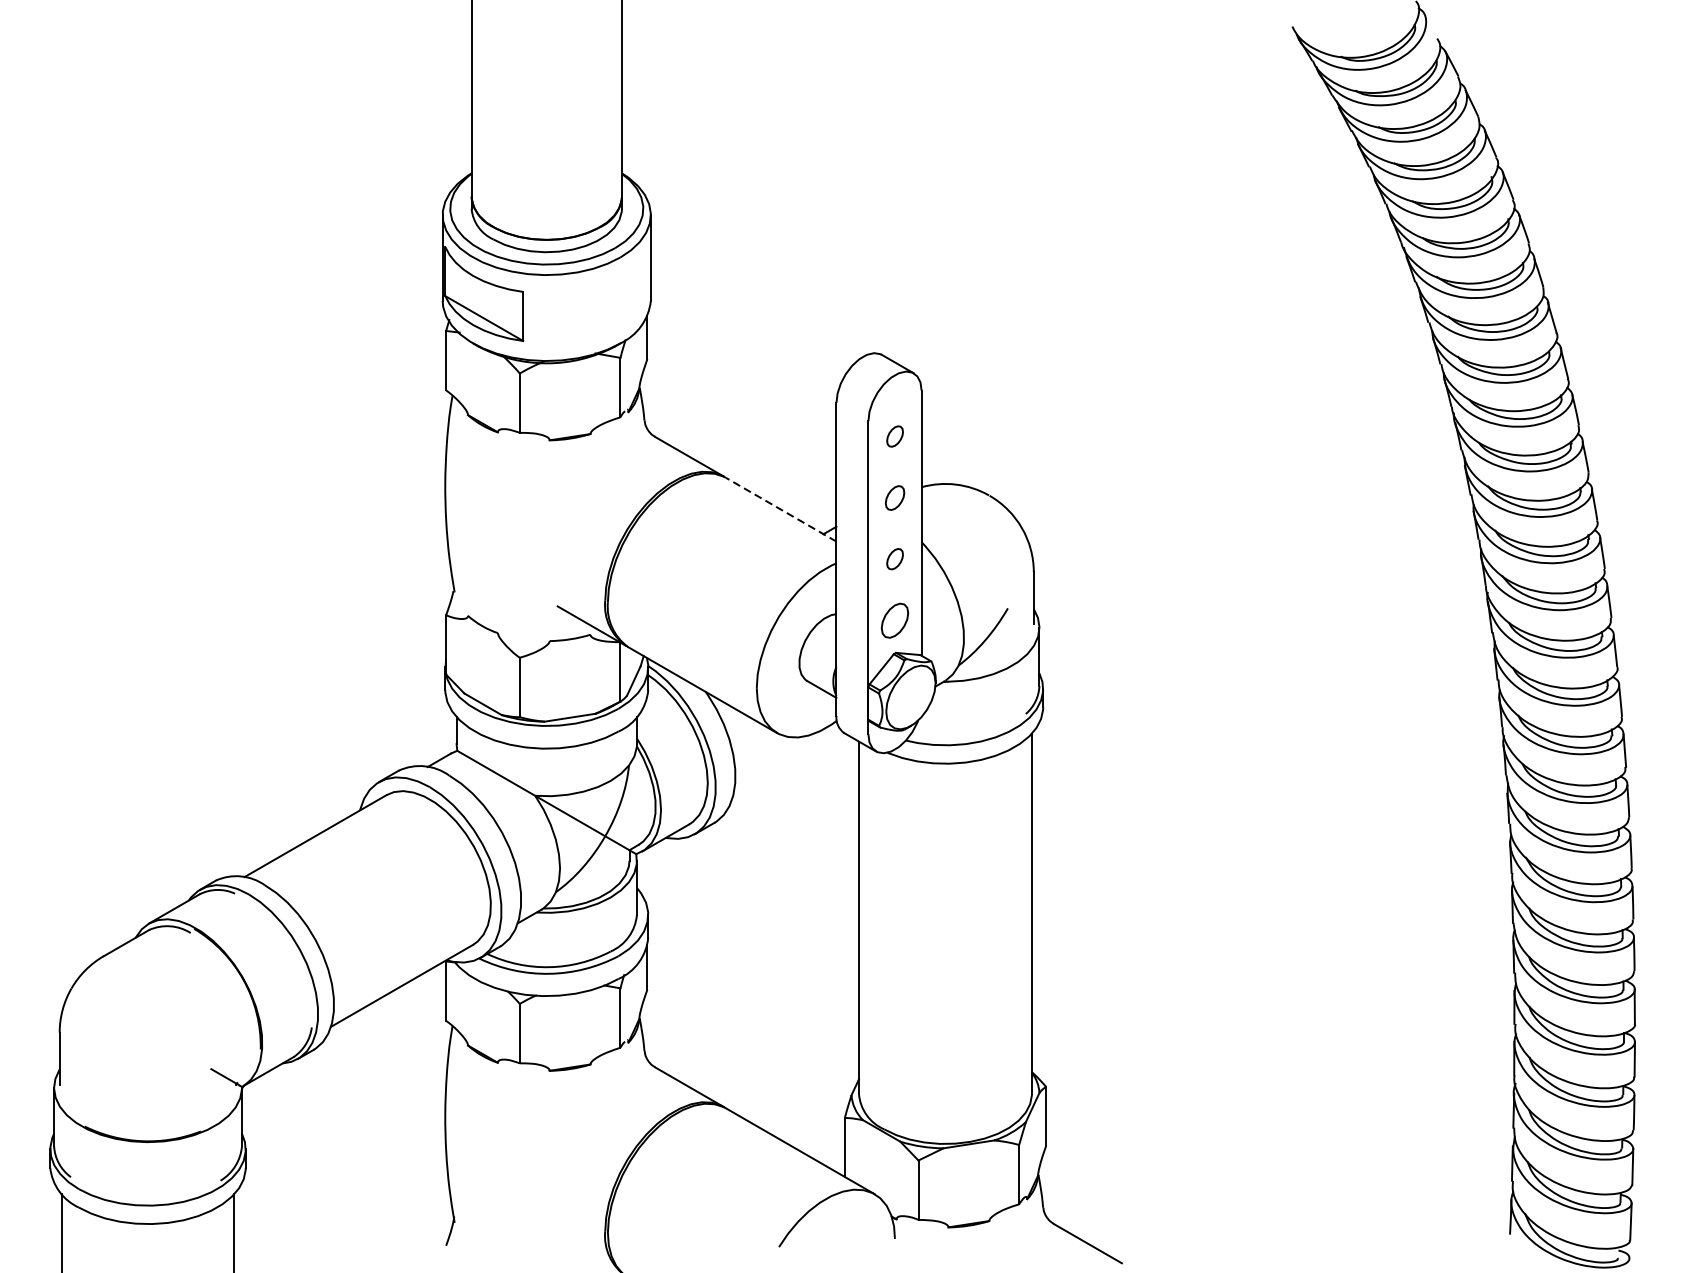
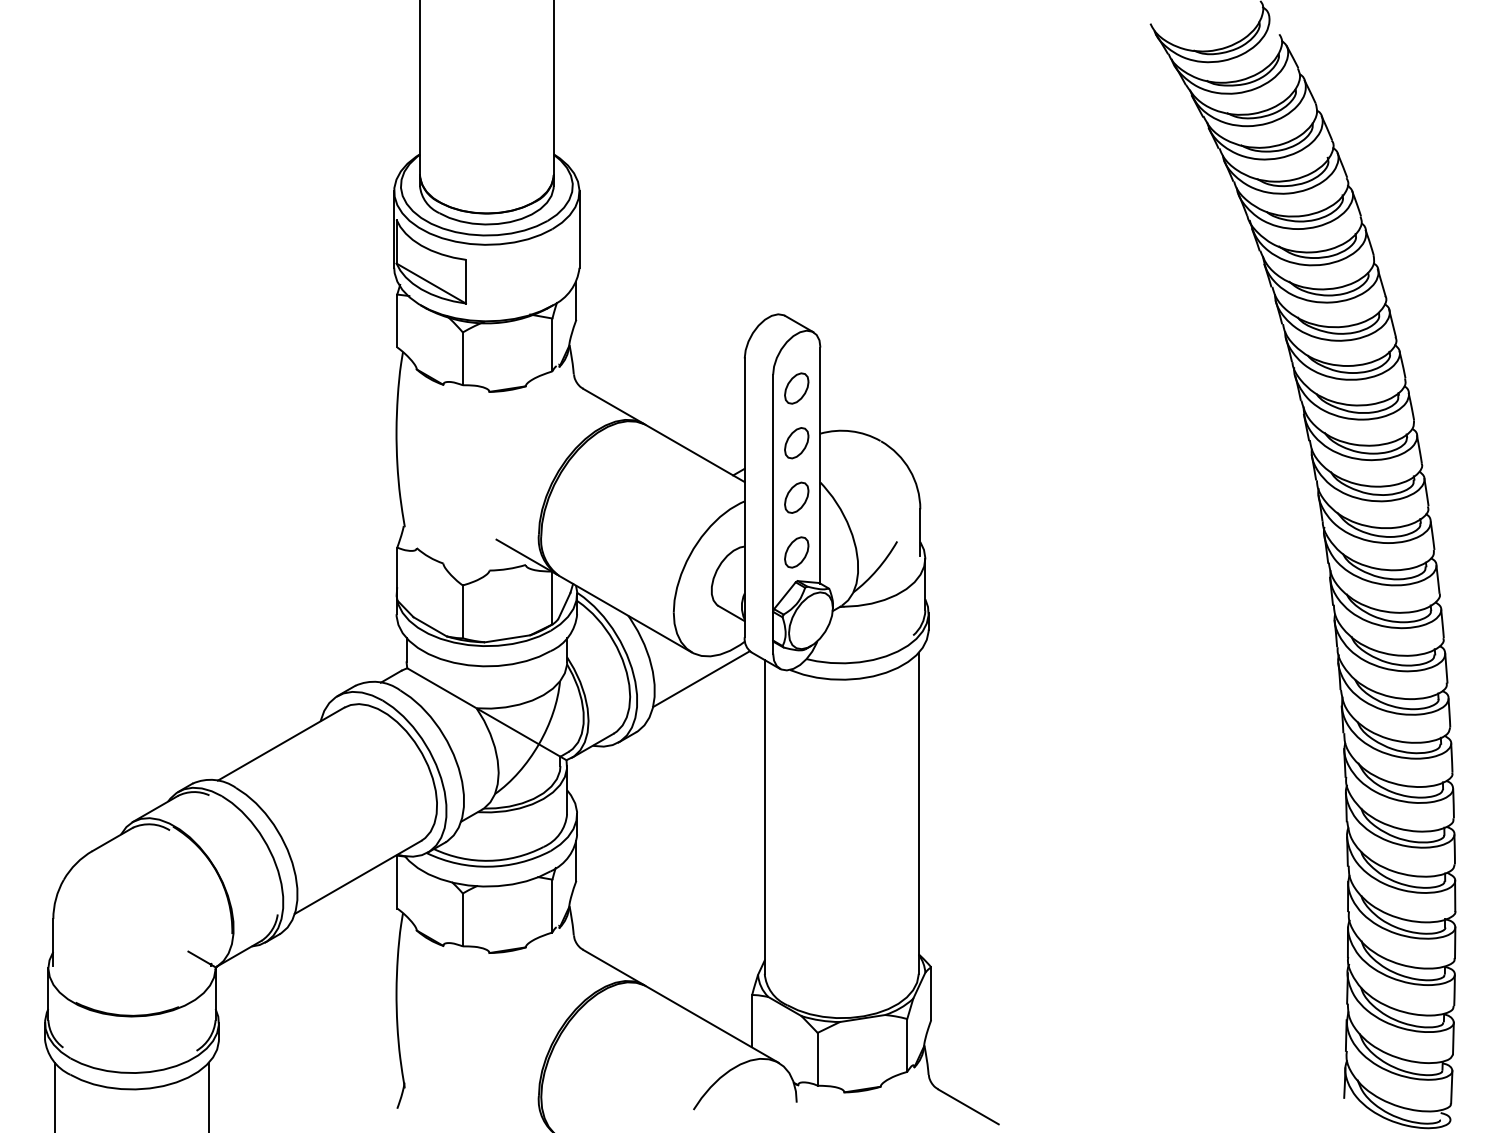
part: (894, 436) -> (796, 388), size x1.67
part: (894, 498) -> (796, 443), size x1.43
line: (781, 509) -> (695, 453), dashed -> solid
part: (894, 558) -> (796, 497), size x1.67
line: (787, 763) -> (701, 679), added

